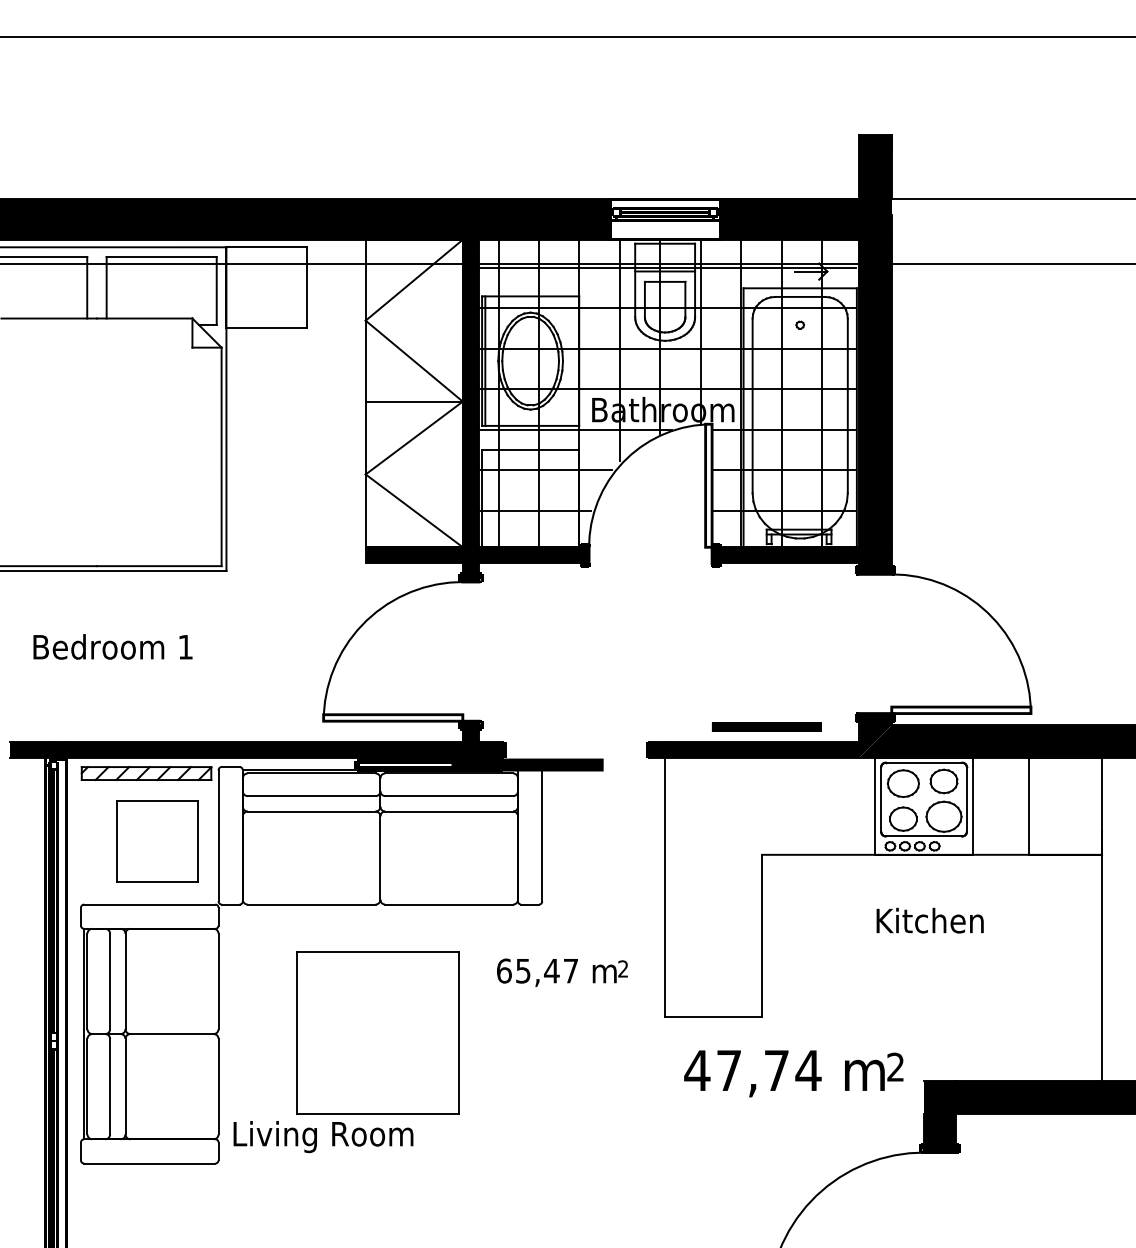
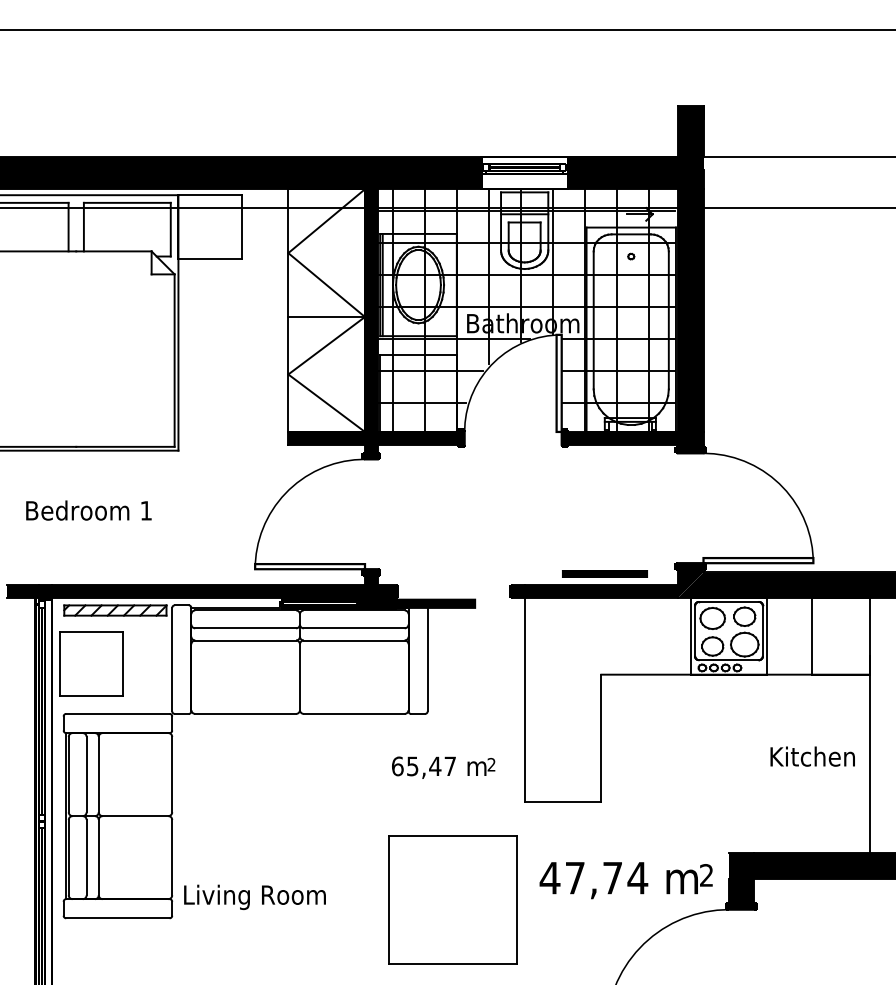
part: (157, 841) -> (91, 664), moved
text: (929, 920) -> (812, 756), moved
part: (377, 1032) -> (452, 899), moved
text: (793, 1073) -> (625, 880), moved

